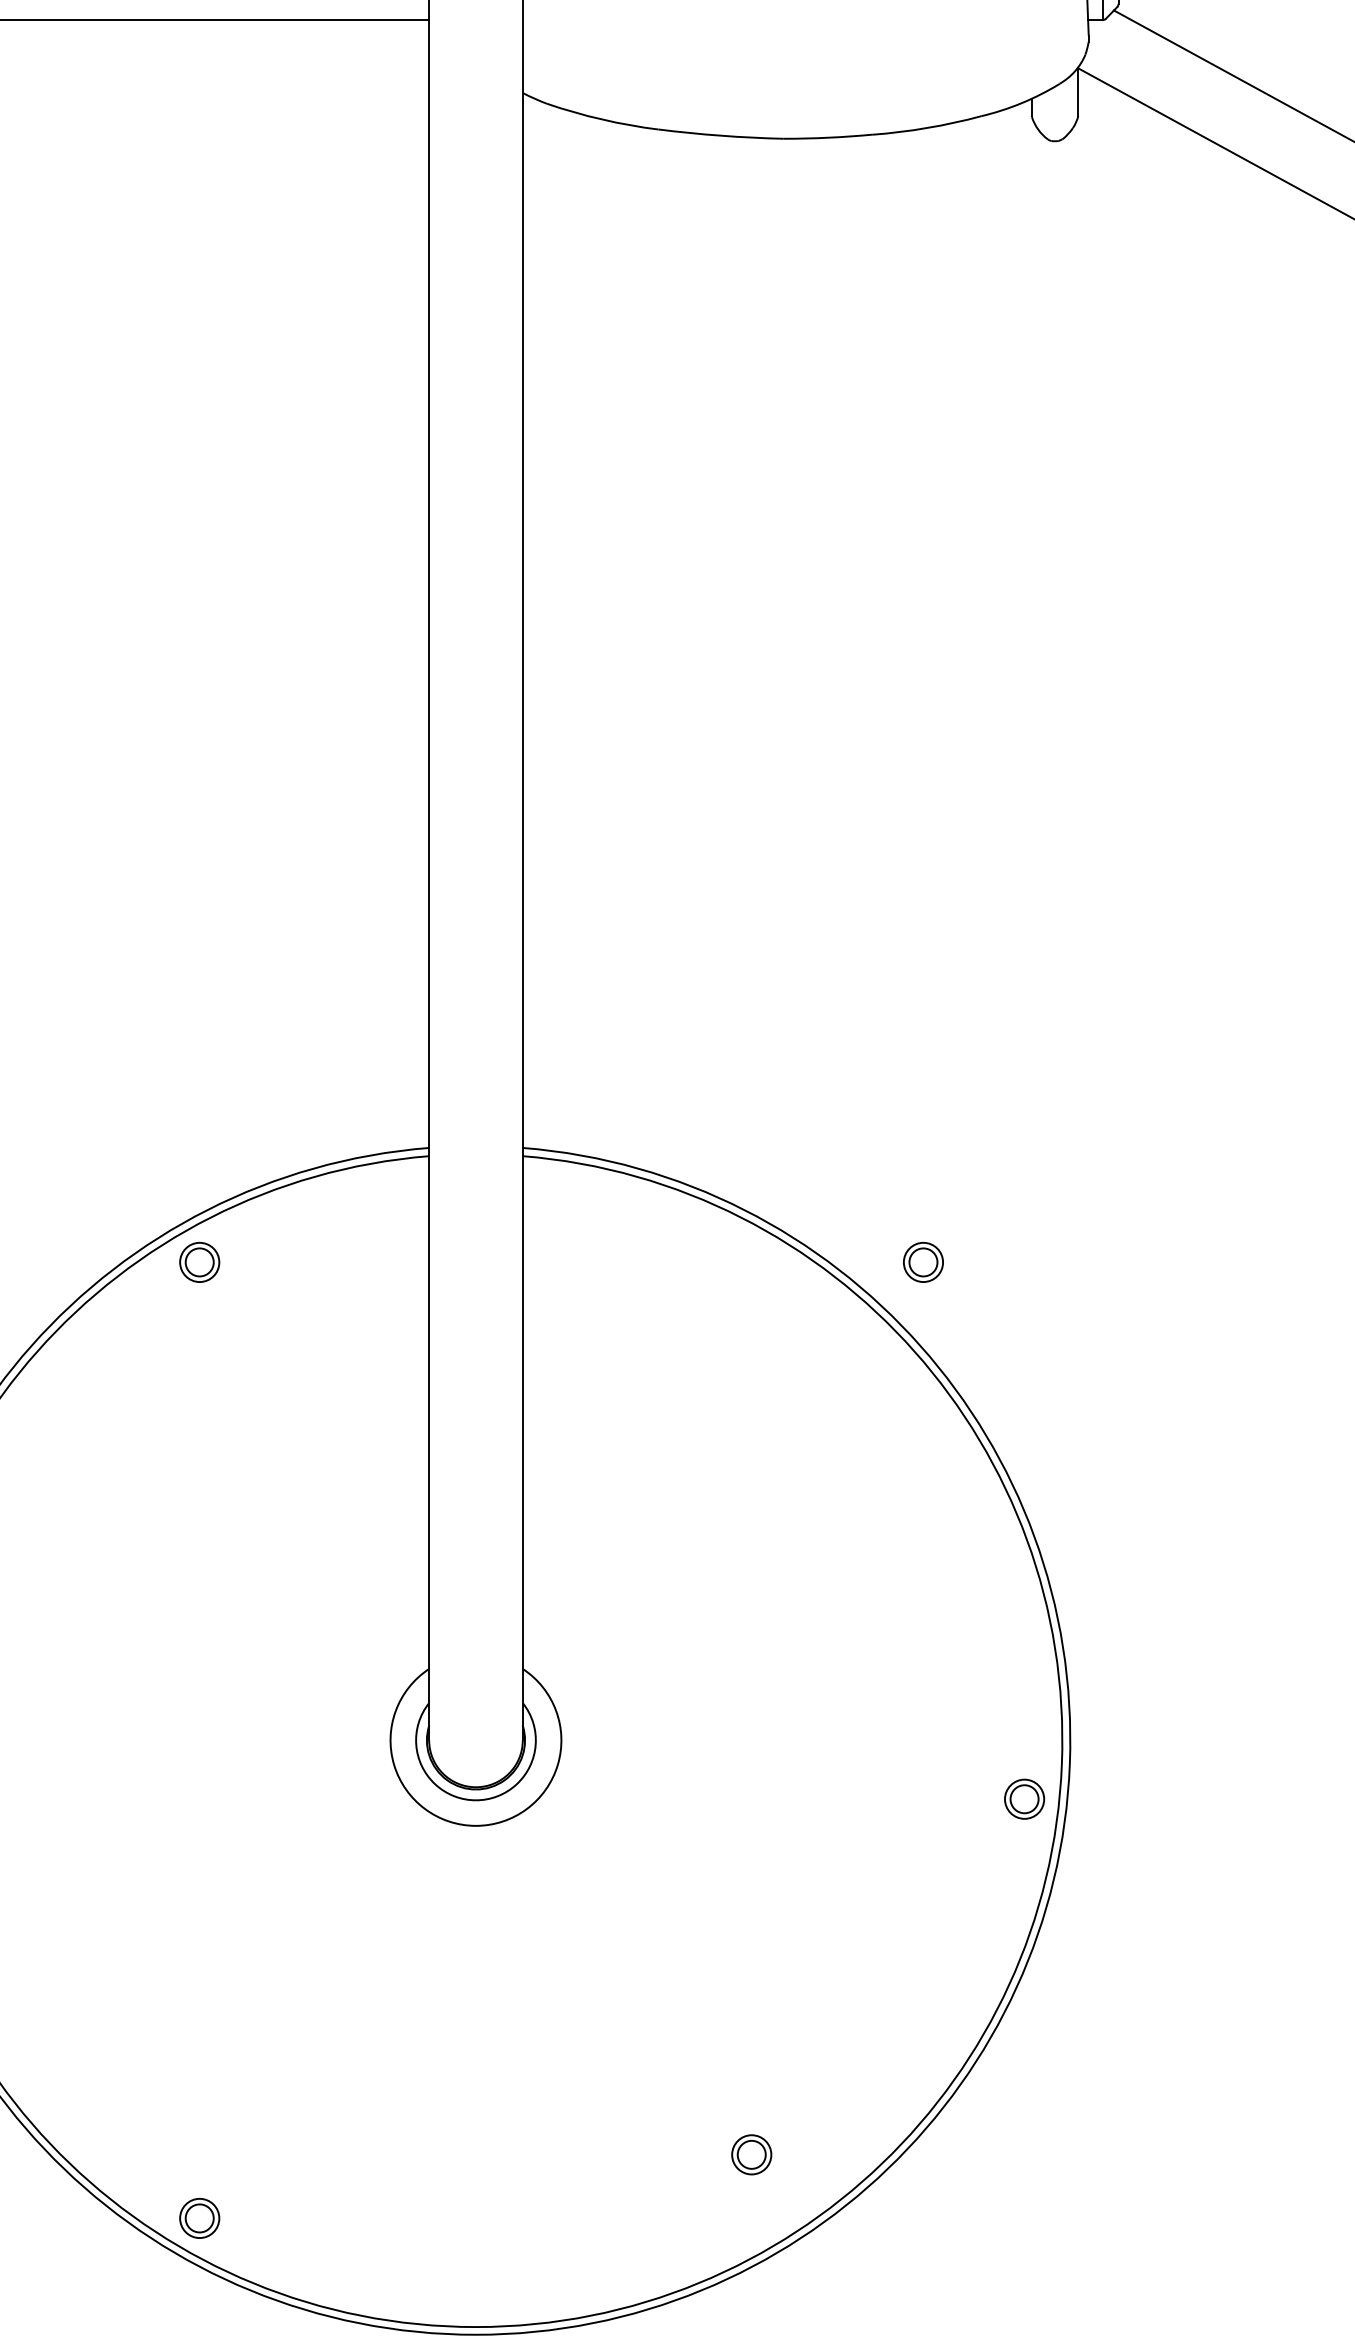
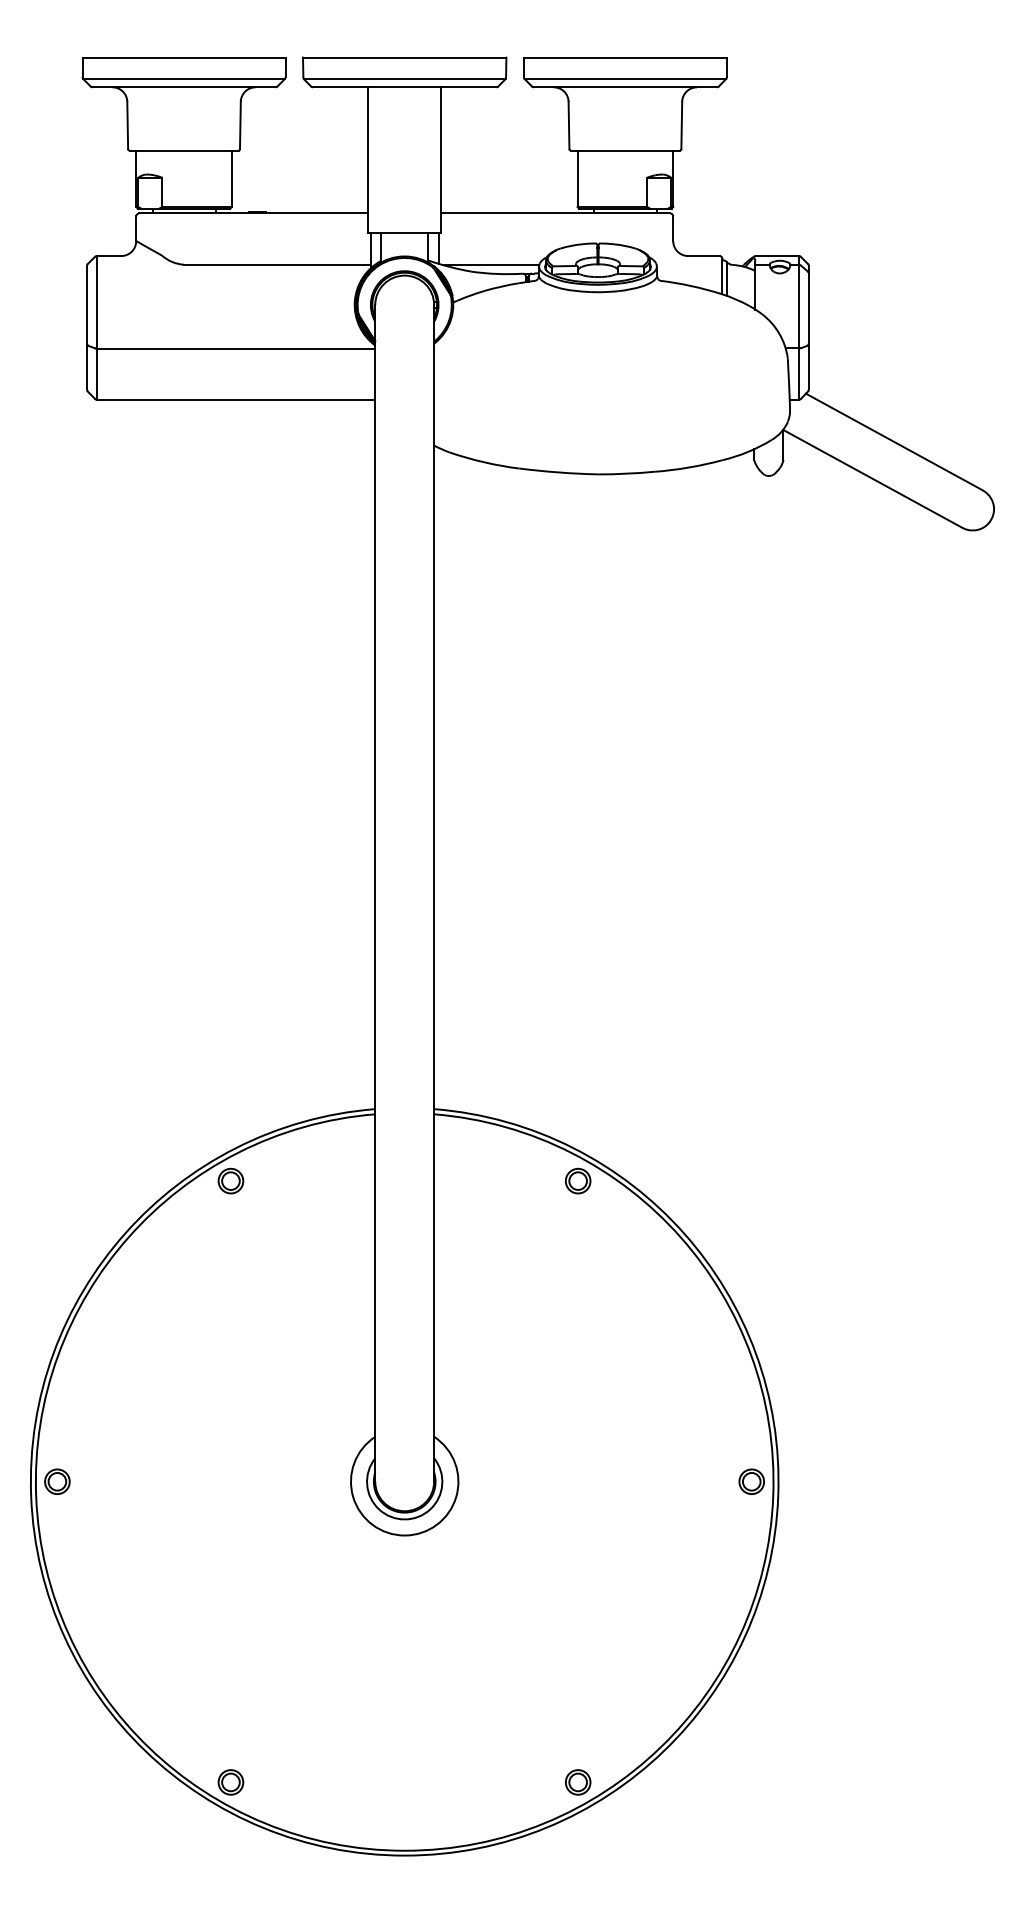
part: (923, 1261) -> (578, 1180), moved
part: (1024, 1798) -> (751, 1481), moved
part: (752, 2154) -> (578, 1782), moved

